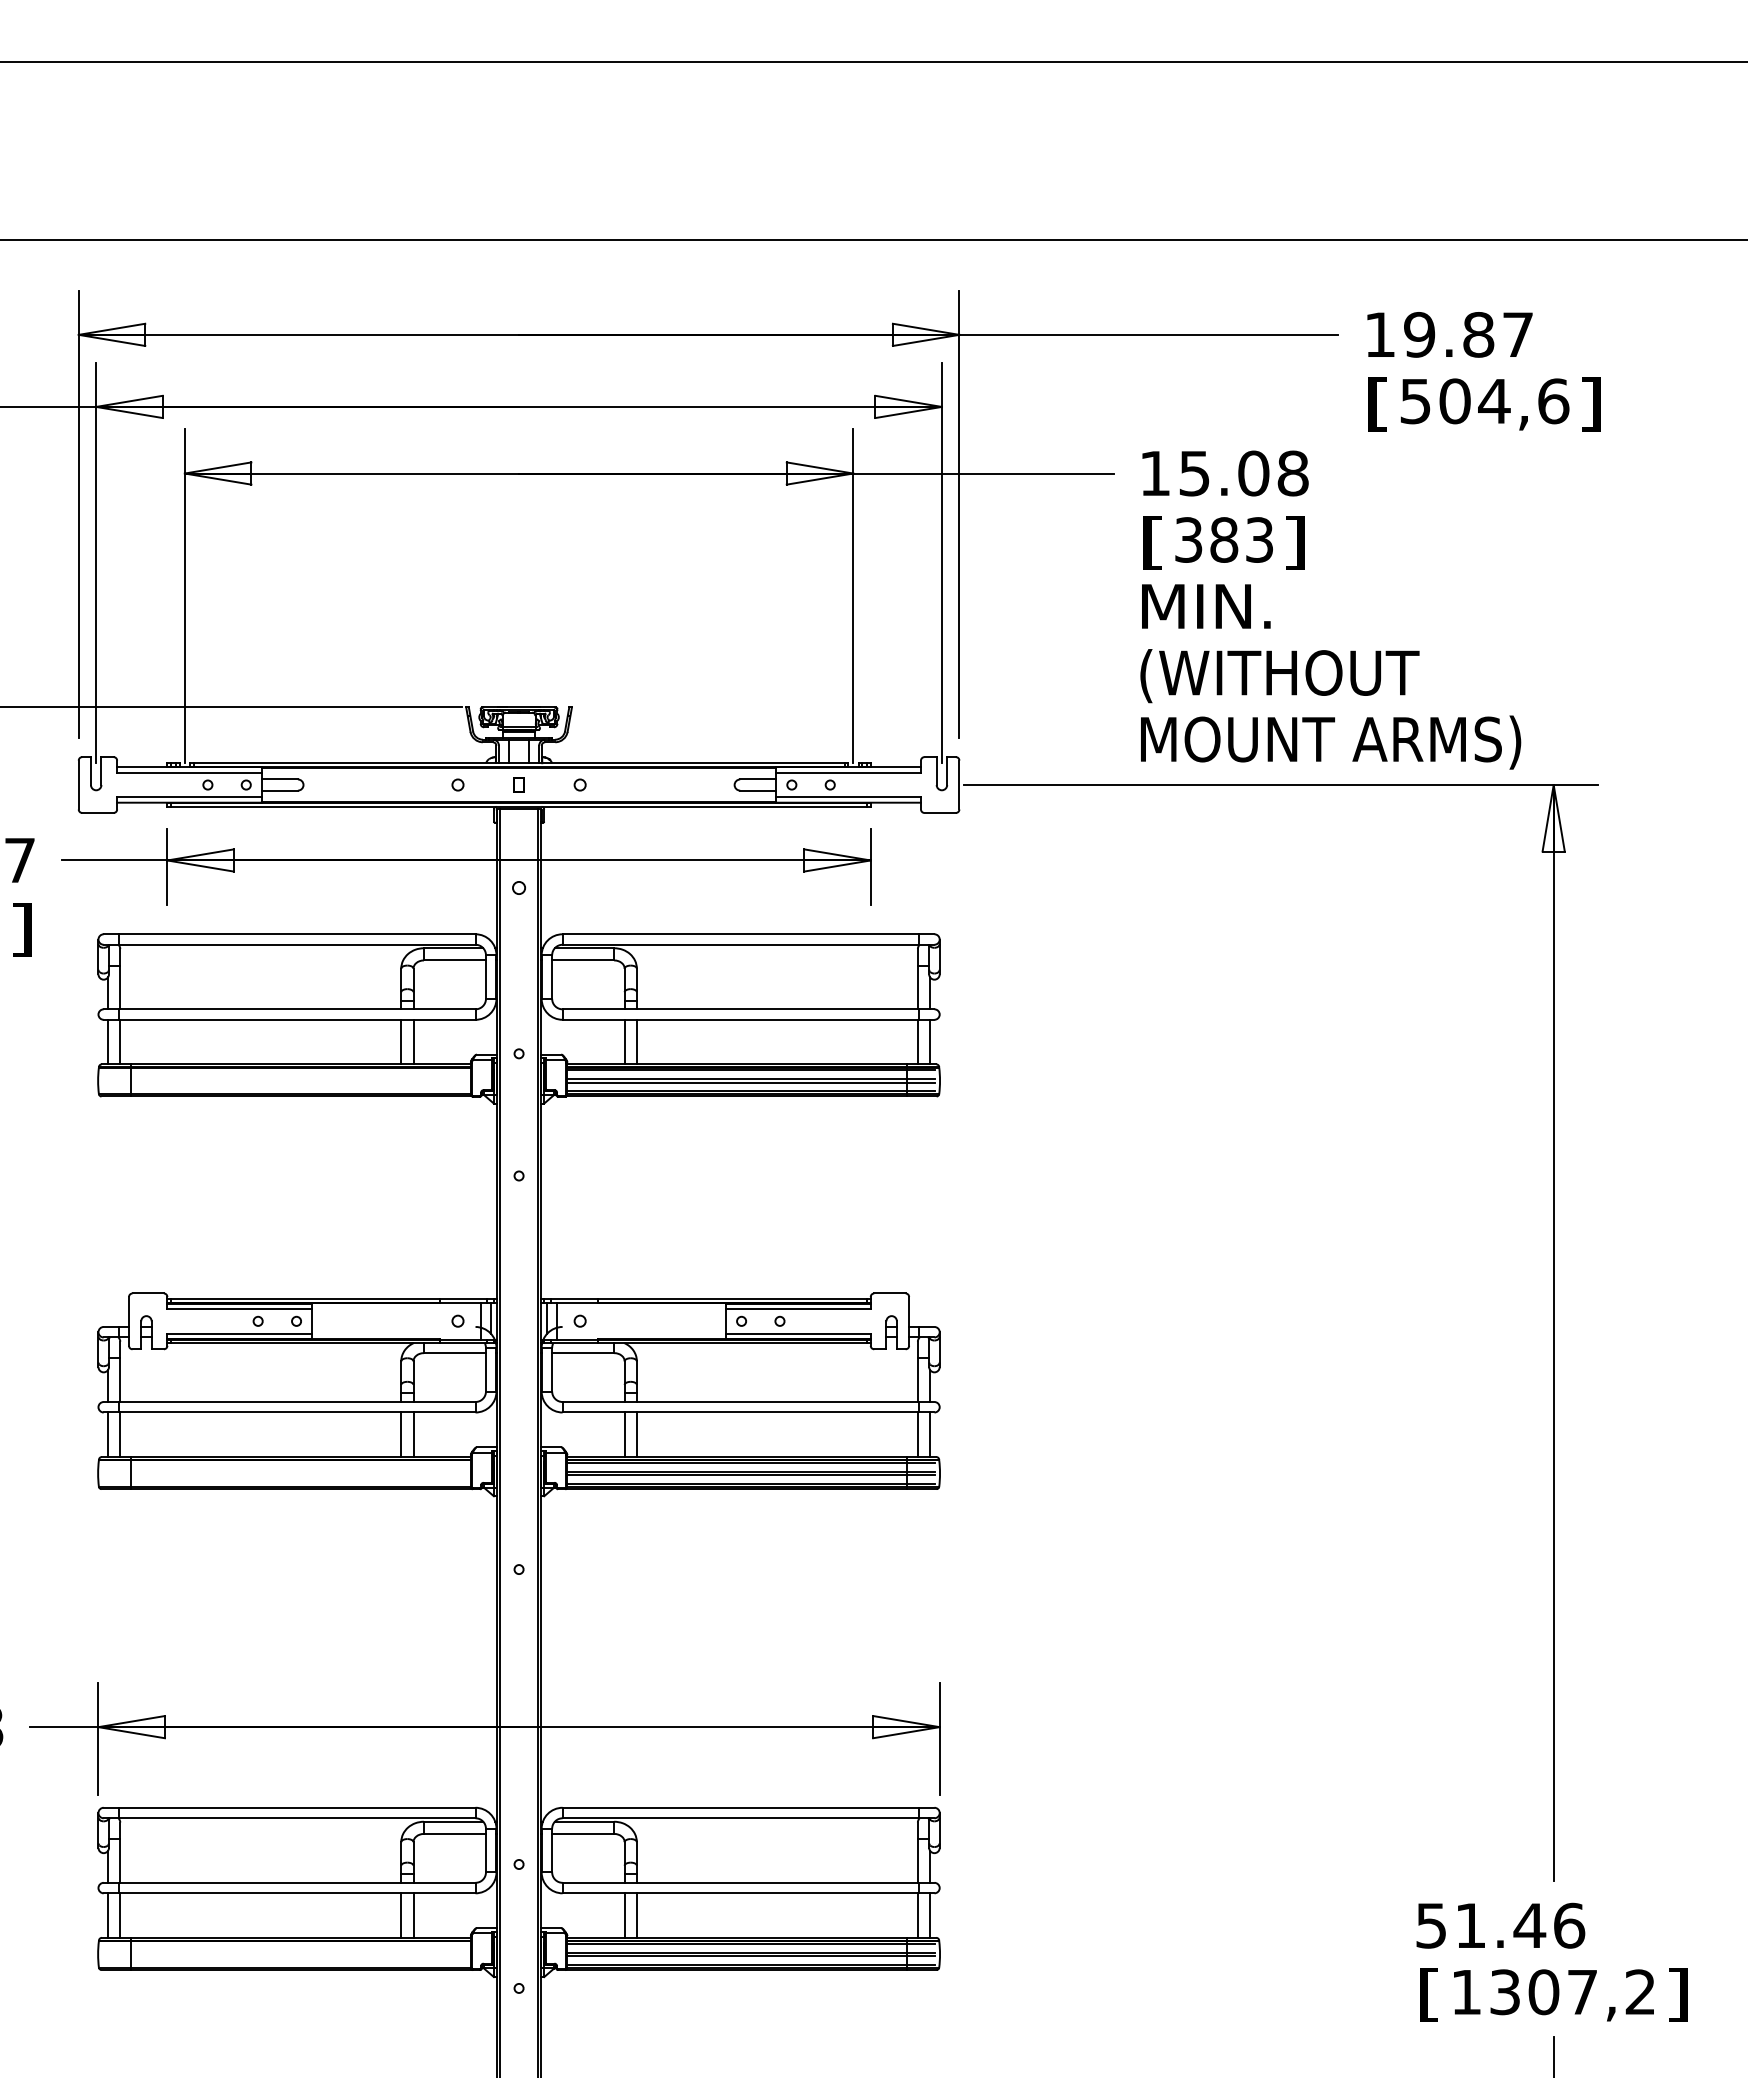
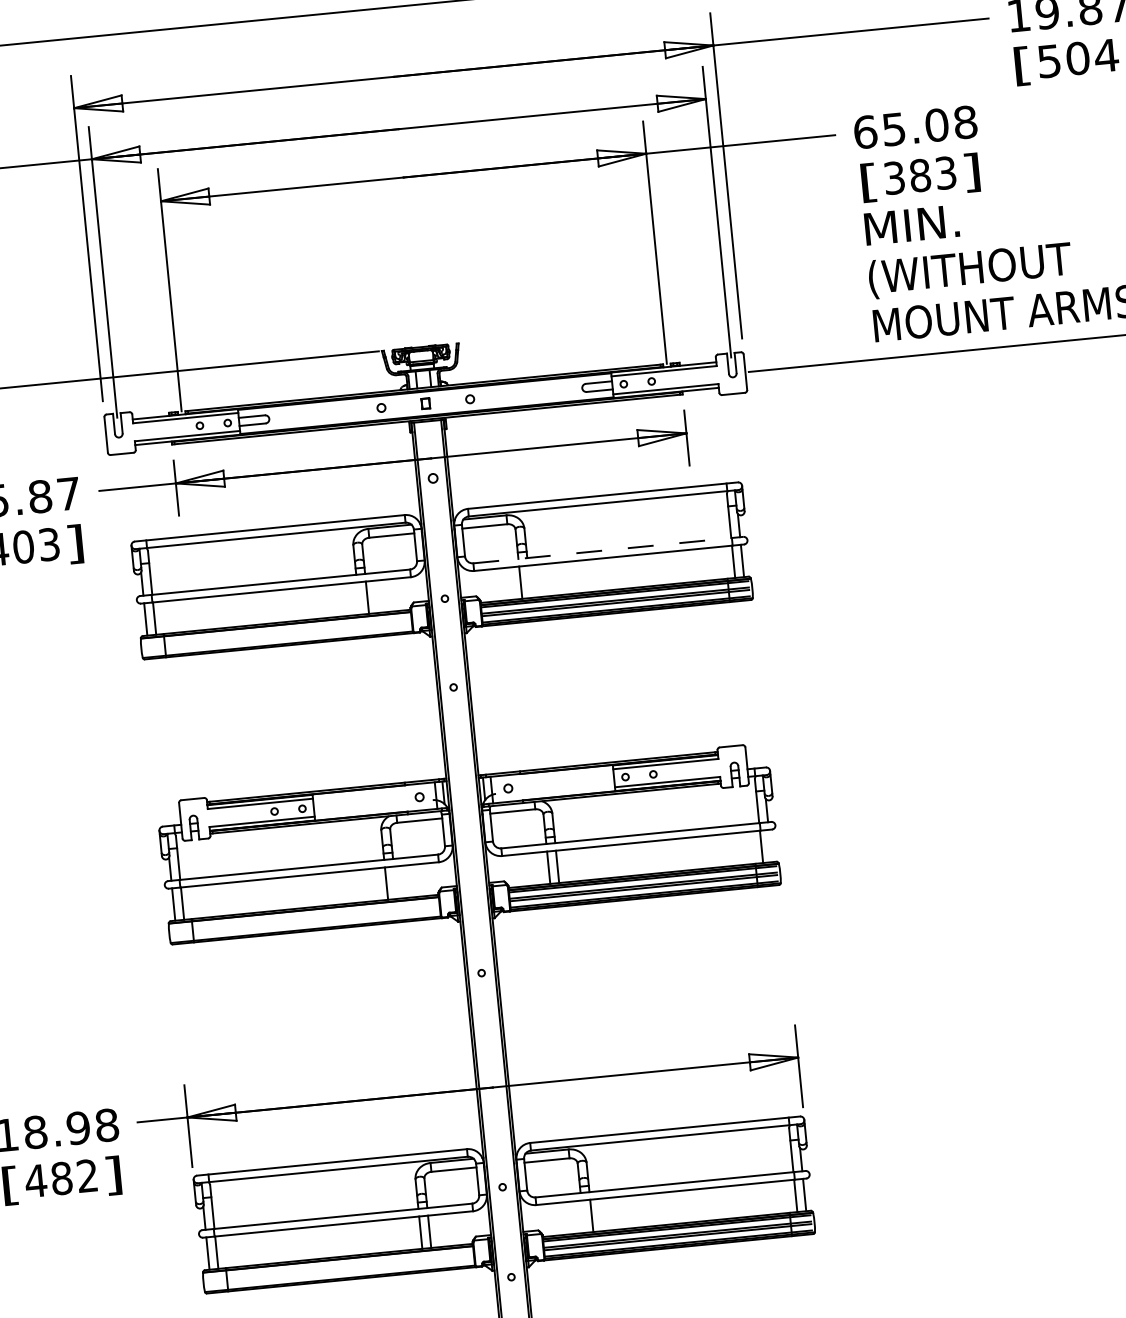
text: (1155, 473) -> (865, 132), 15.08 -> 65.08
line: (748, 1009) -> (608, 550), solid -> dashed
line: (401, 1041) -> (358, 598), removed
line: (636, 1041) -> (529, 581), removed
line: (413, 1434) -> (395, 882), removed
line: (930, 1434) -> (770, 845), removed
line: (624, 1915) -> (582, 1216), removed

